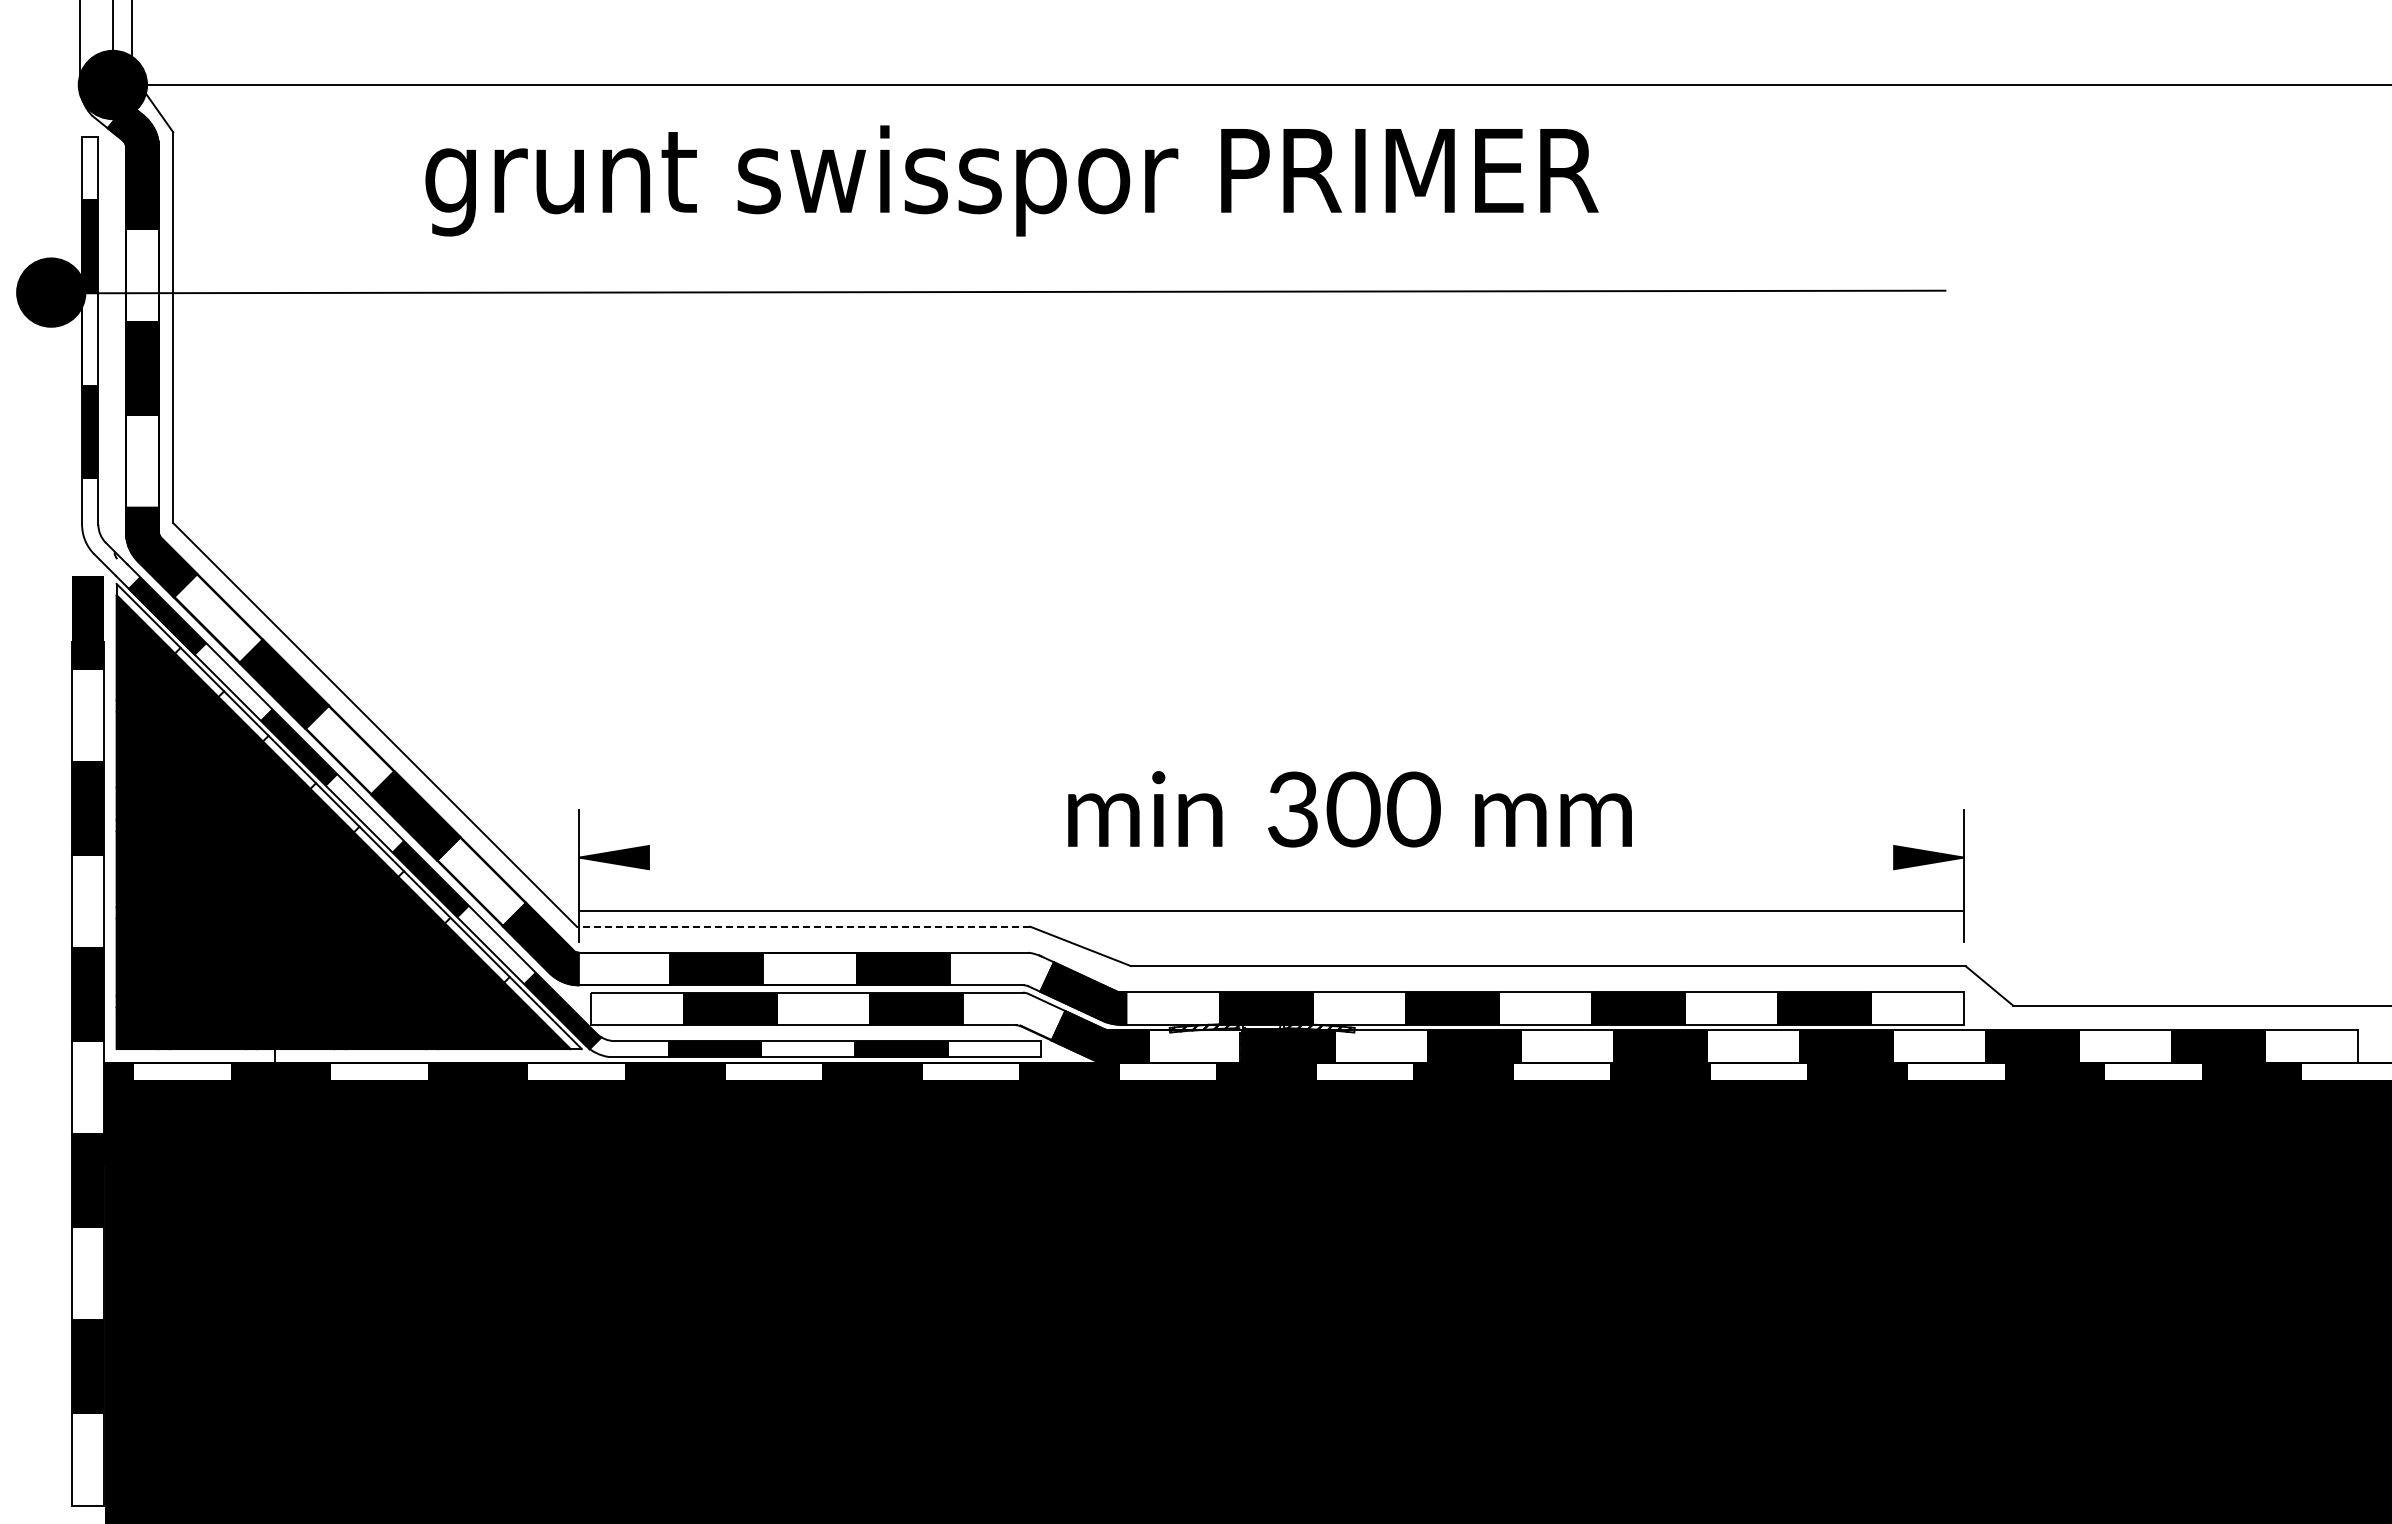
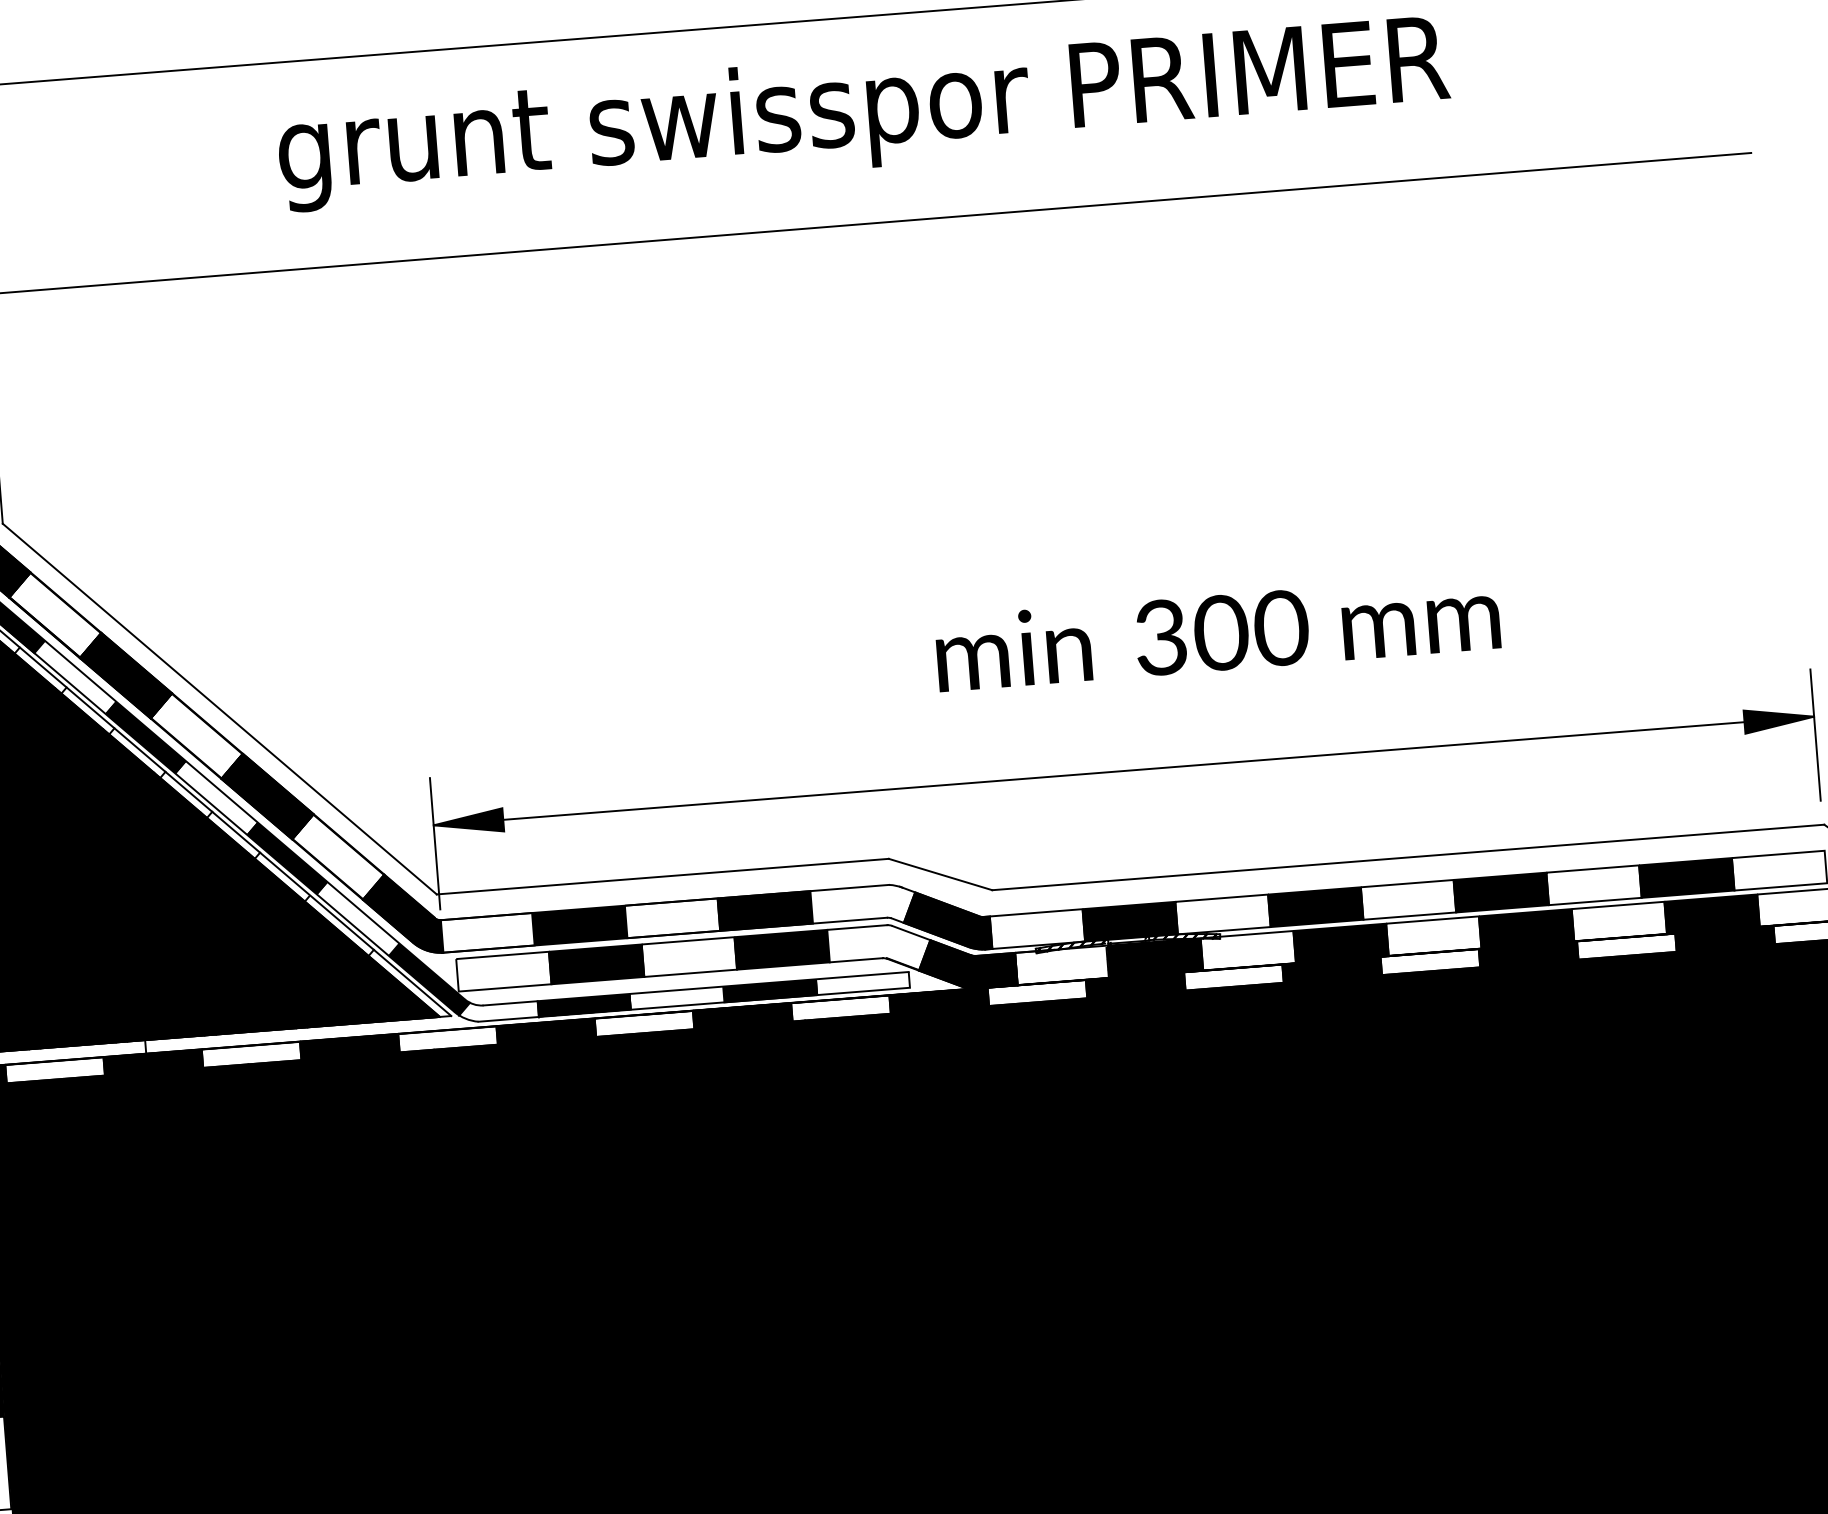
text: (1011, 180) -> (863, 112), moved
text: (1349, 809) -> (1217, 633), moved
line: (1271, 910) -> (1123, 770), moved
line: (803, 926) -> (662, 876), dashed -> solid

